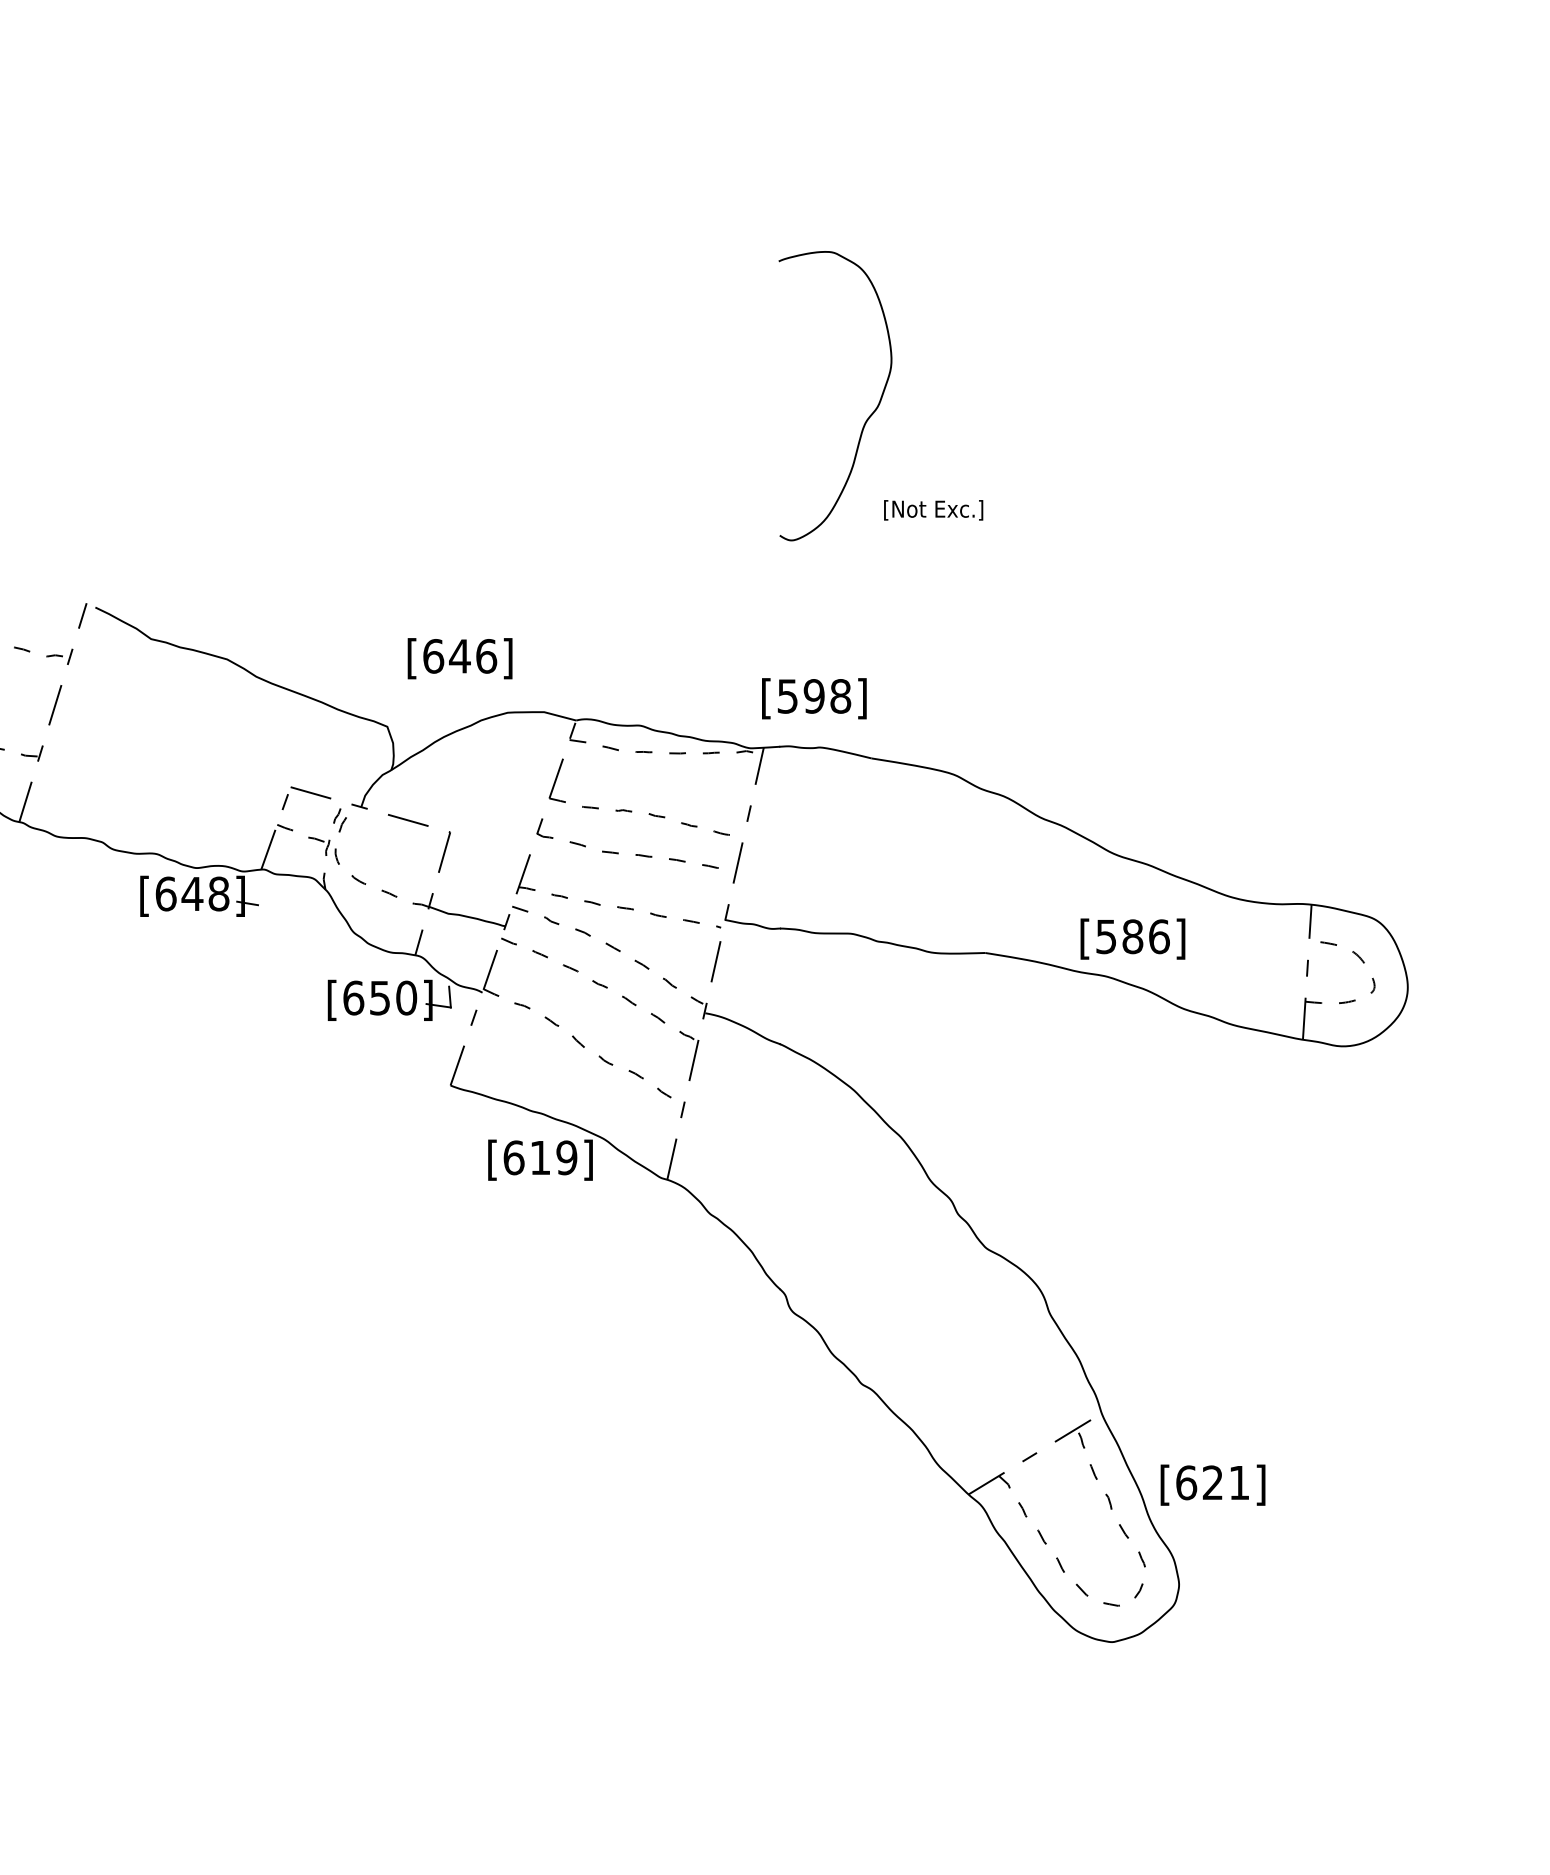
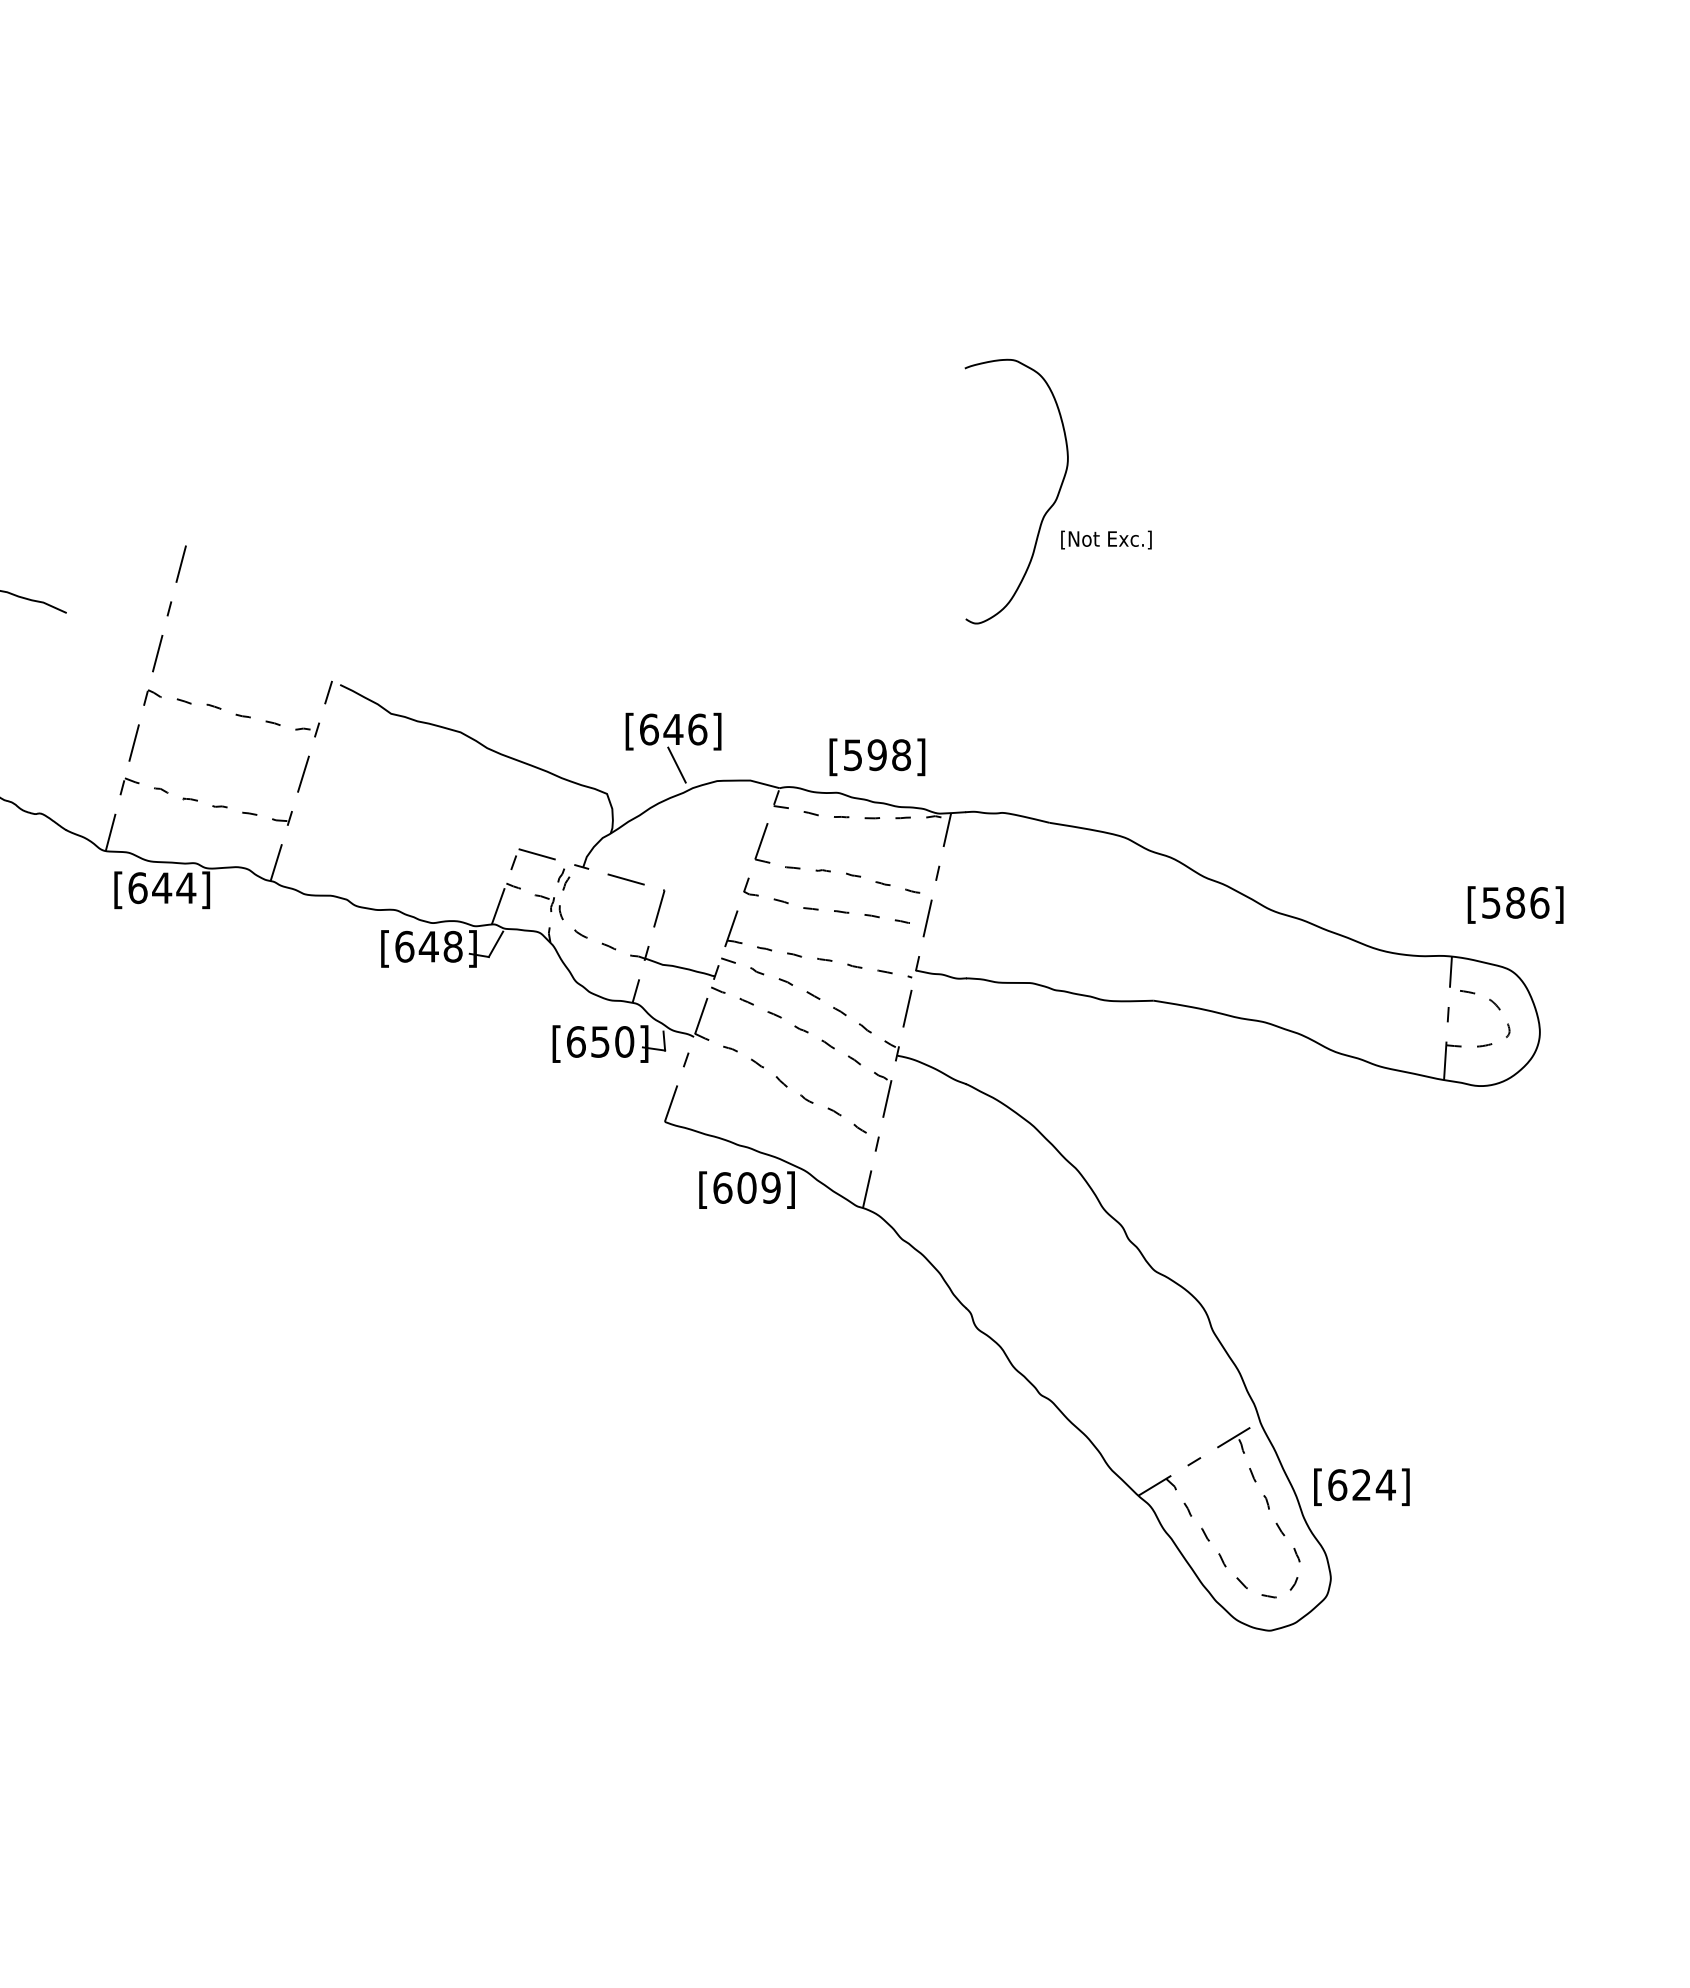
text: (933, 509) -> (1106, 539), moved
line: (463, 694) -> (676, 764), added
text: (814, 698) -> (877, 757), moved
line: (265, 891) -> (495, 944), added
text: (1132, 938) -> (1515, 904), moved
text: (539, 1157) -> (746, 1187), [619] -> [609]
text: (1238, 1482) -> (1385, 1484), [621] -> [624]

